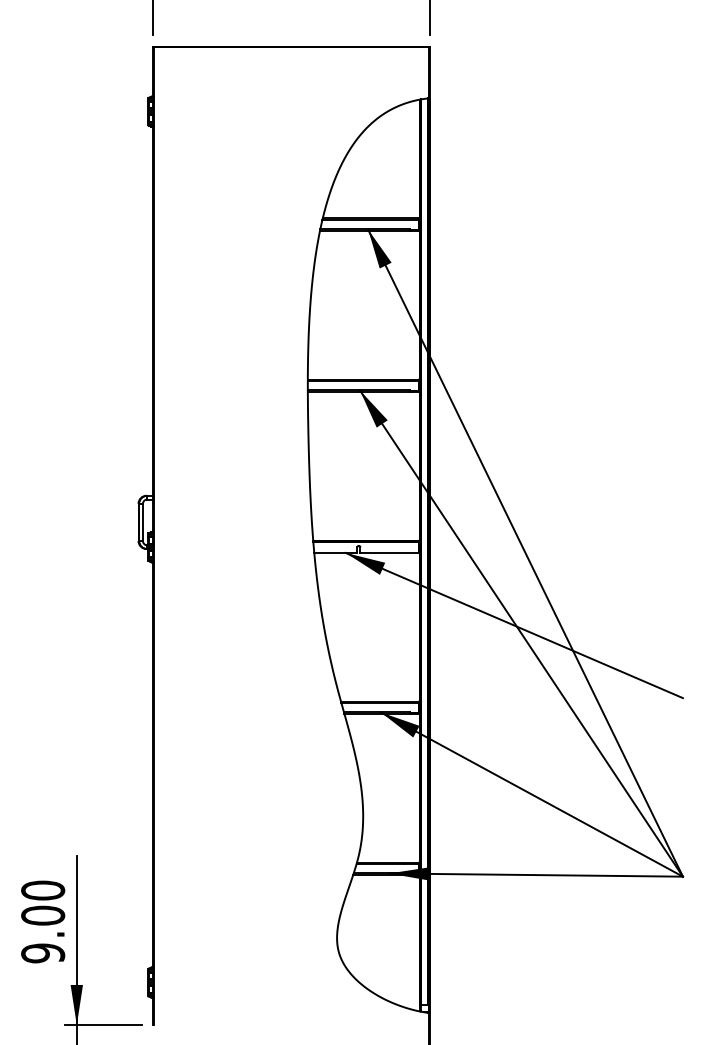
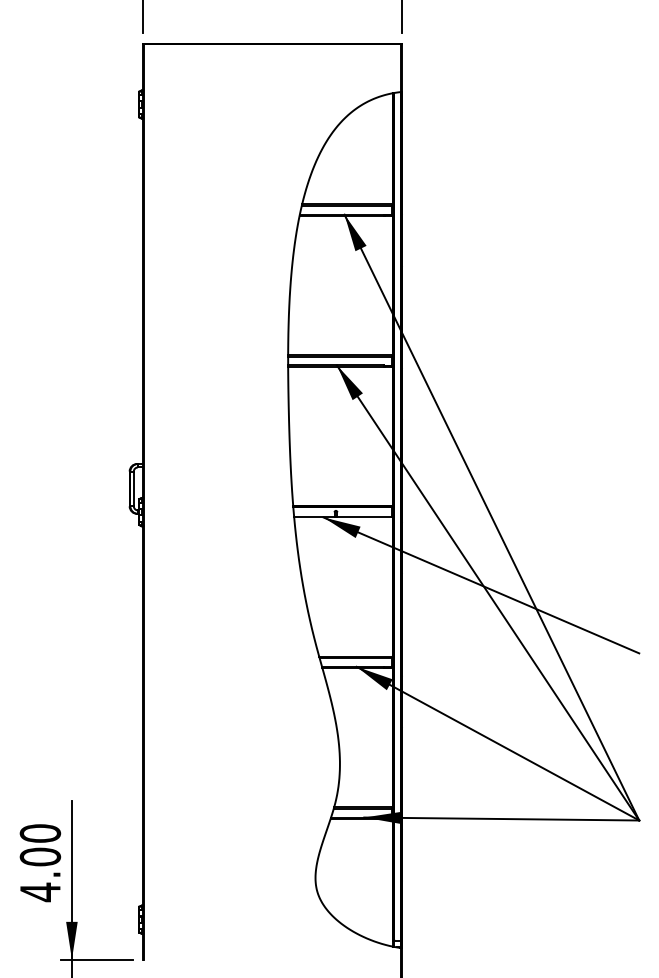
text: (43, 953) -> (40, 892), 9.00 -> 4.00

